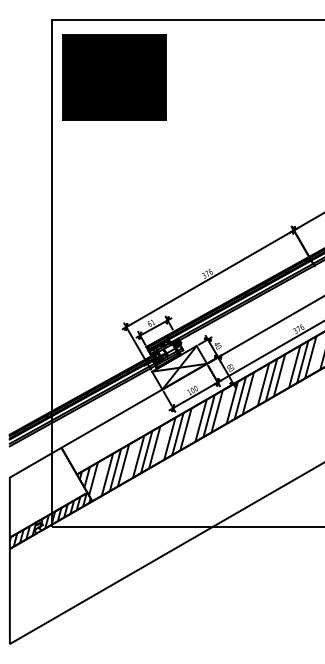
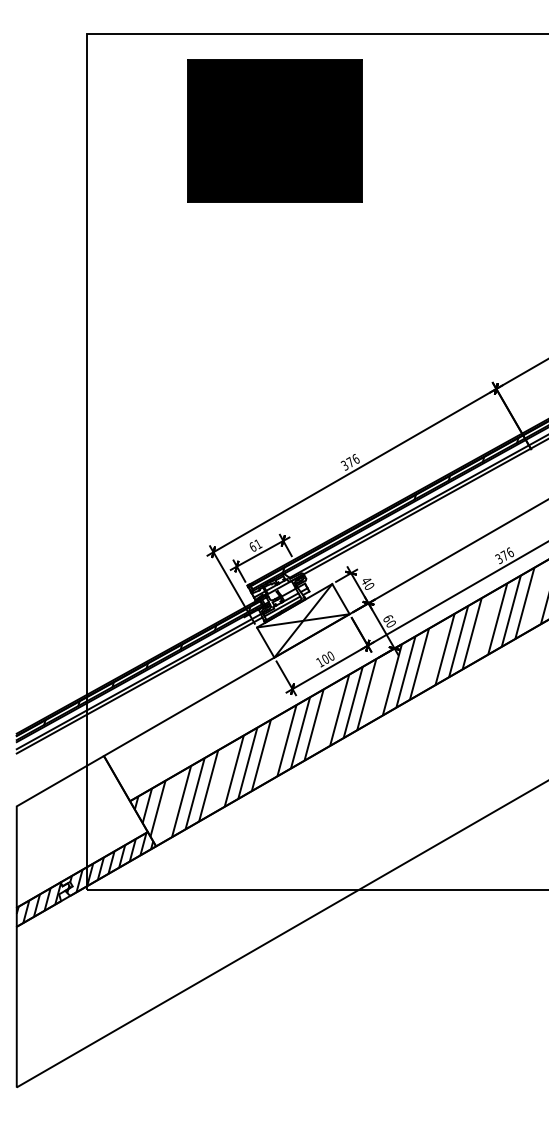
part: (114, 77) -> (274, 130), moved

